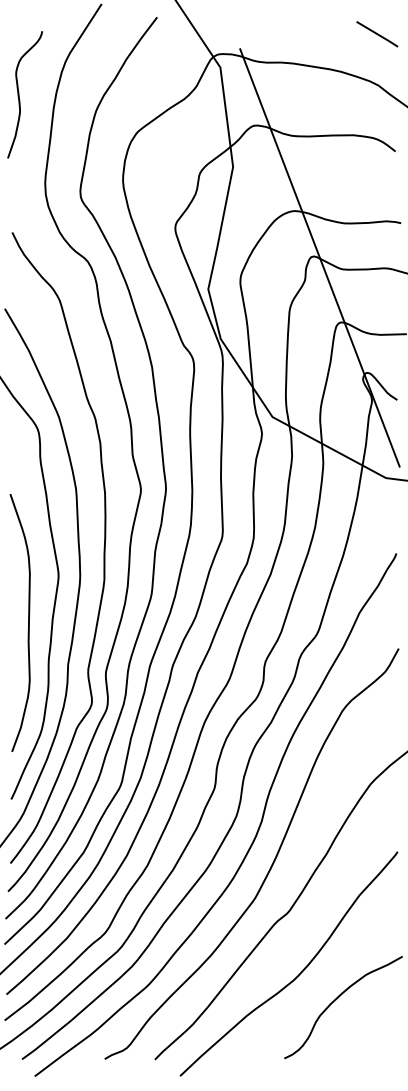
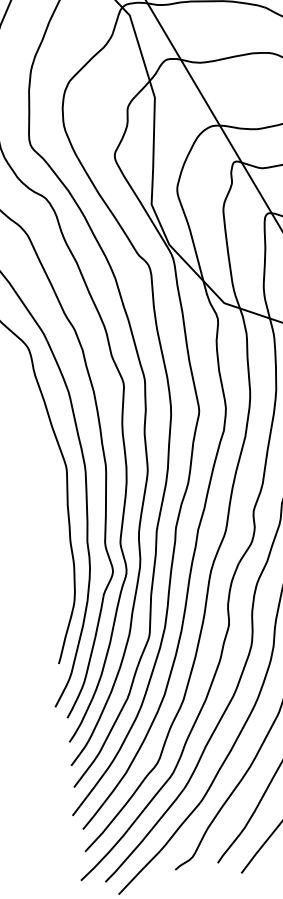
curve: (28, 622) -> (47, 512), removed

